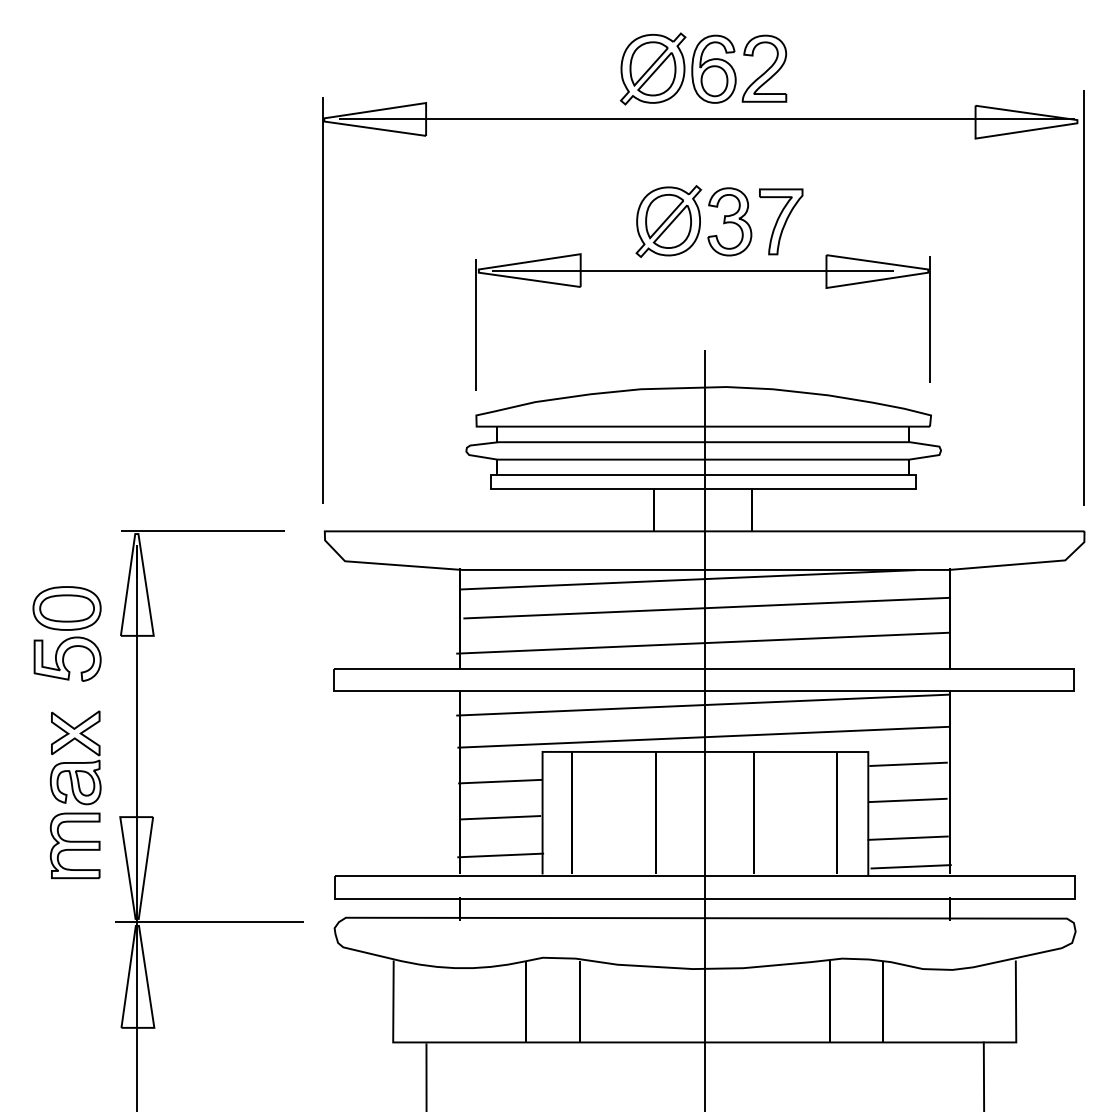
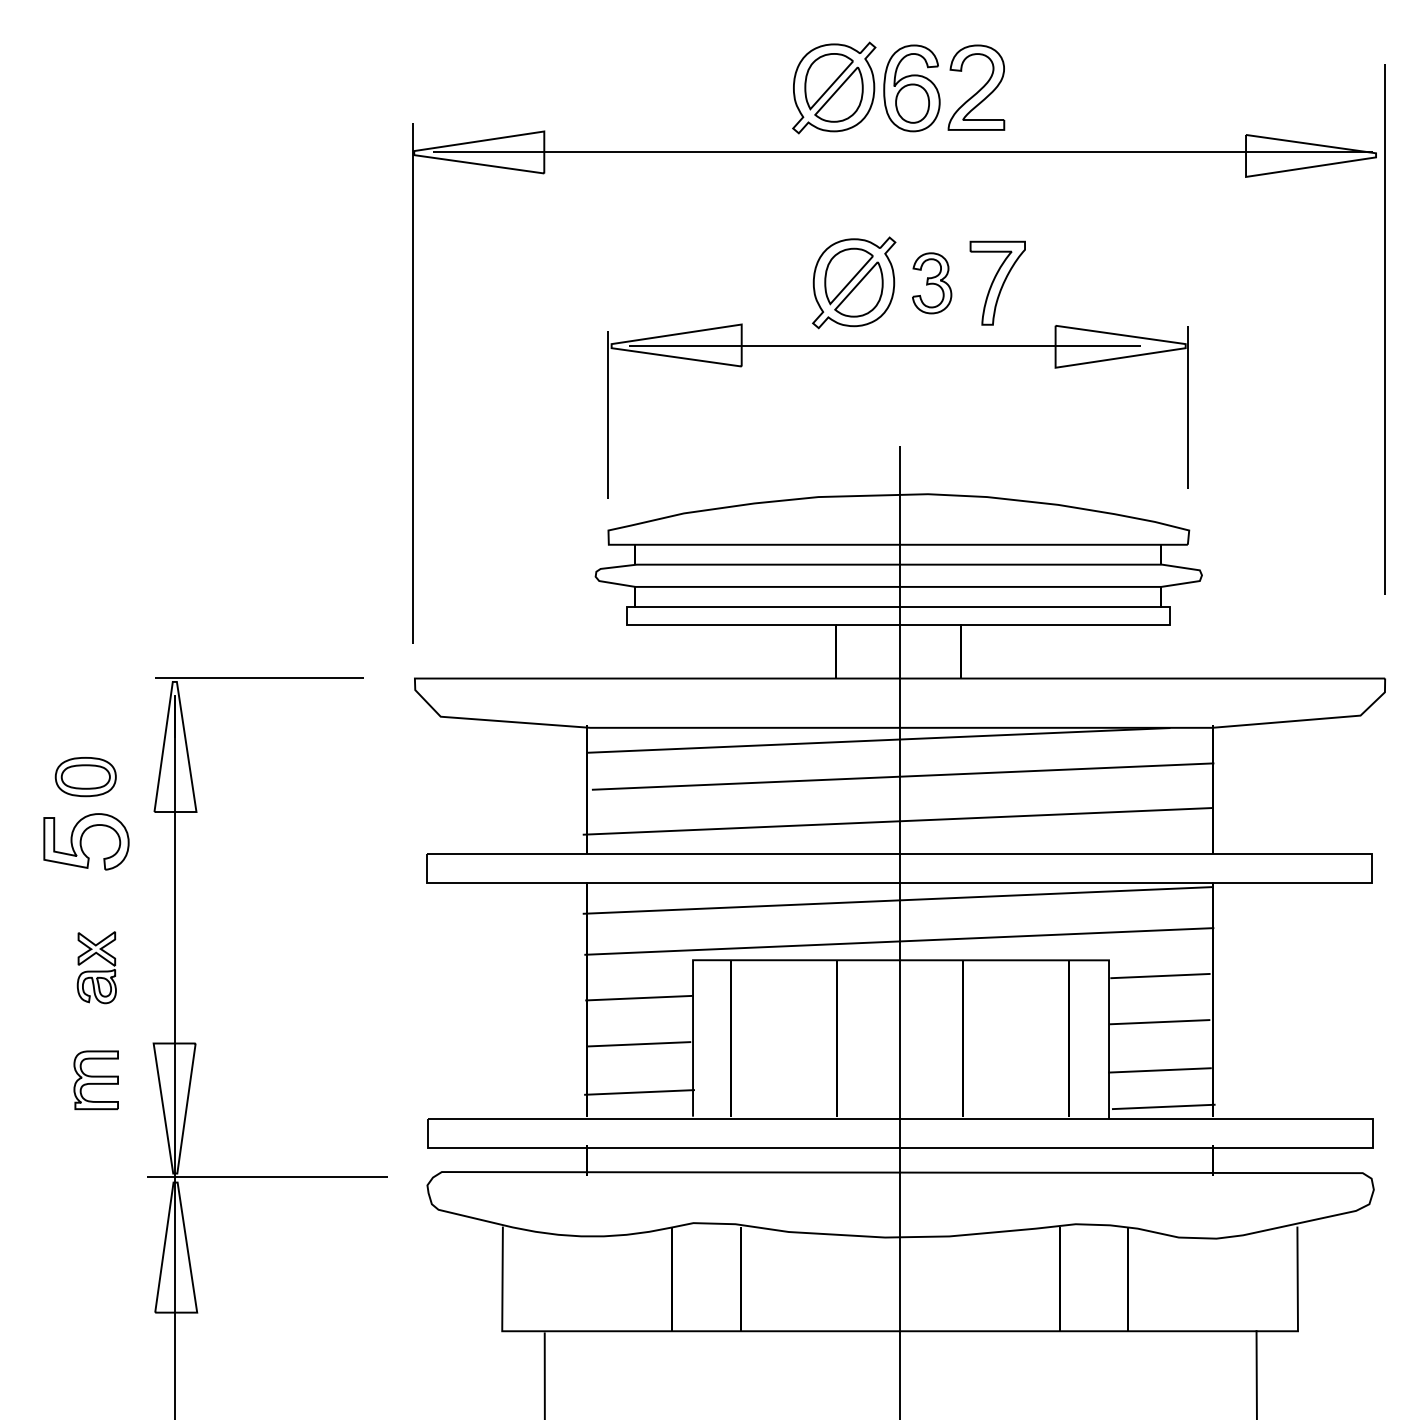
part: (729, 222) -> (931, 283), size x0.7
line: (1084, 298) -> (1384, 329), moved
part: (66, 608) -> (85, 776), size x0.7
part: (75, 757) -> (96, 967), size x0.6
part: (75, 846) -> (96, 1080), size x0.7

